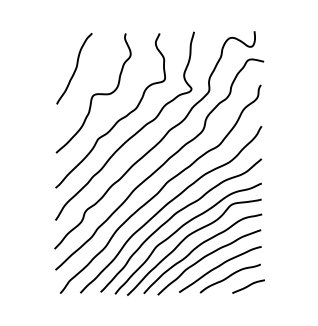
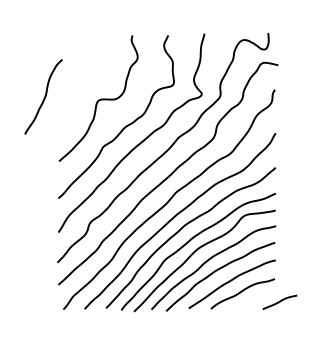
curve: (75, 68) -> (44, 96), moved
curve: (248, 286) -> (279, 302), moved

